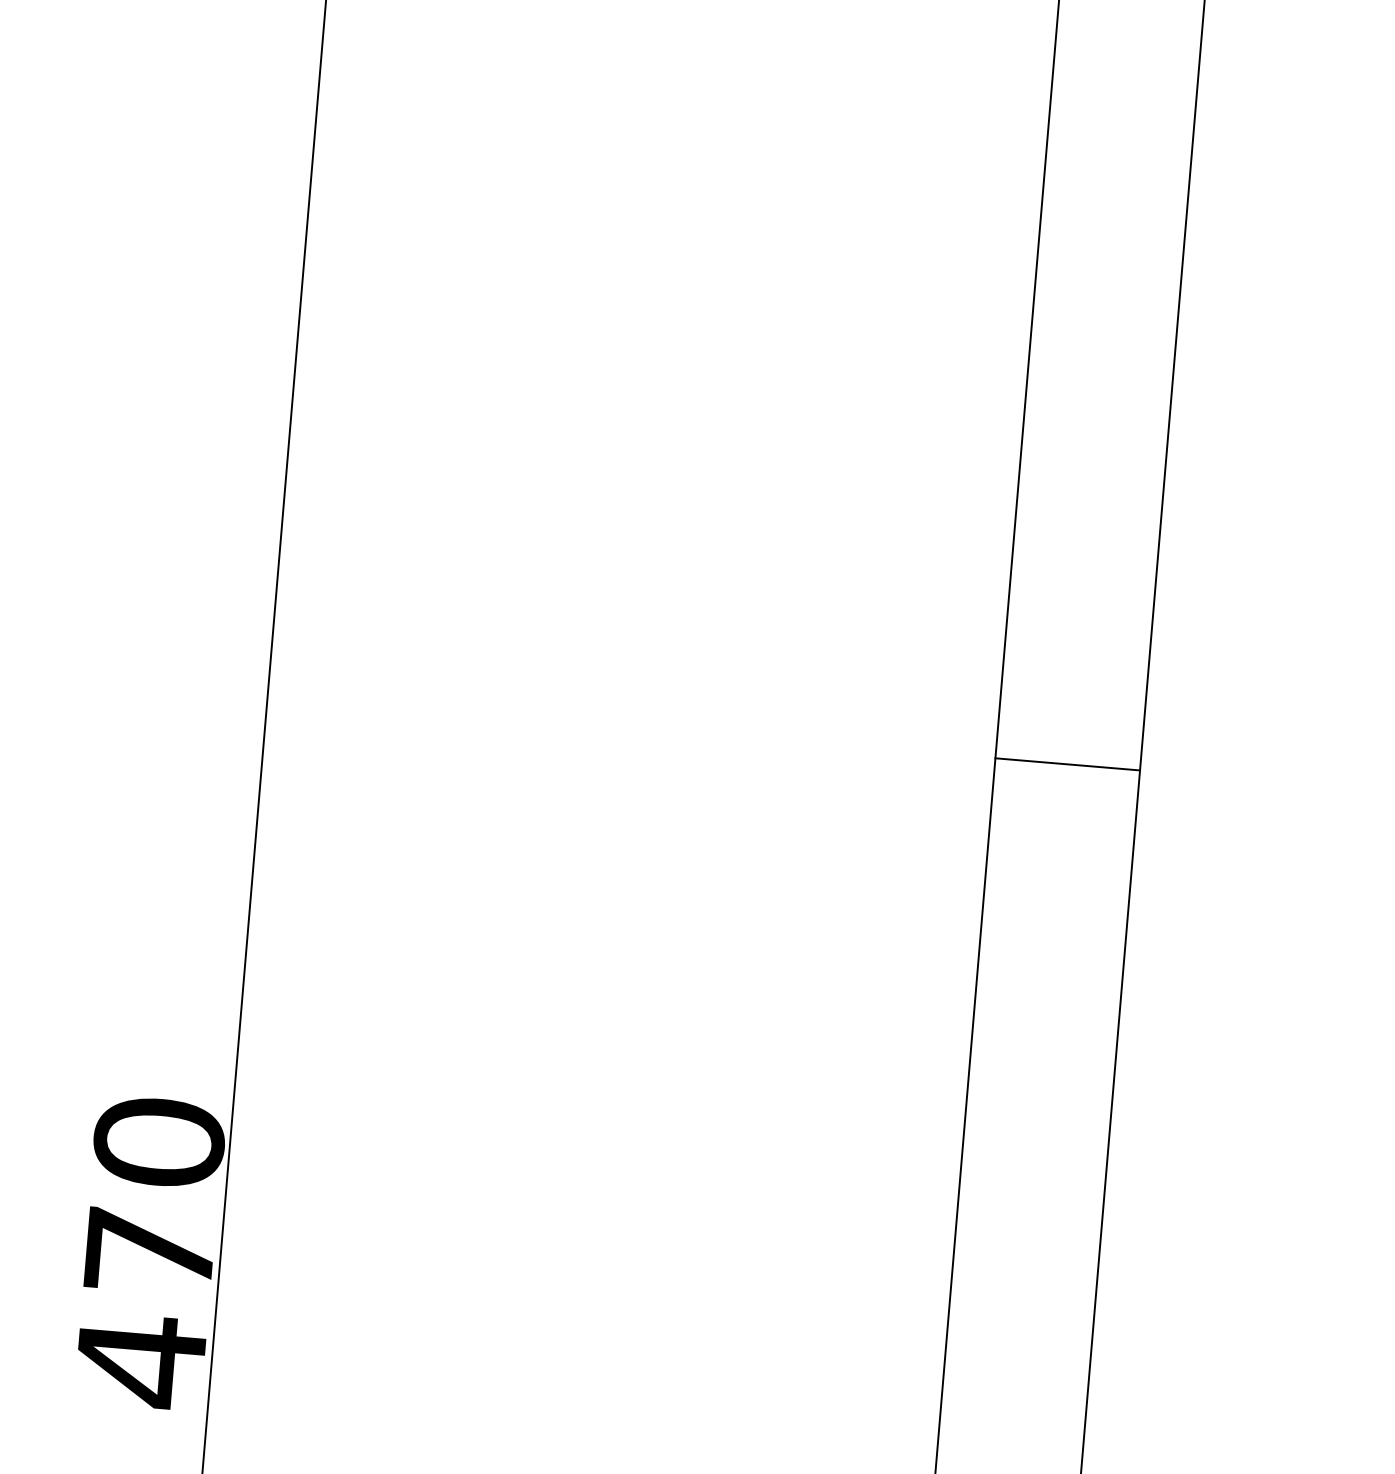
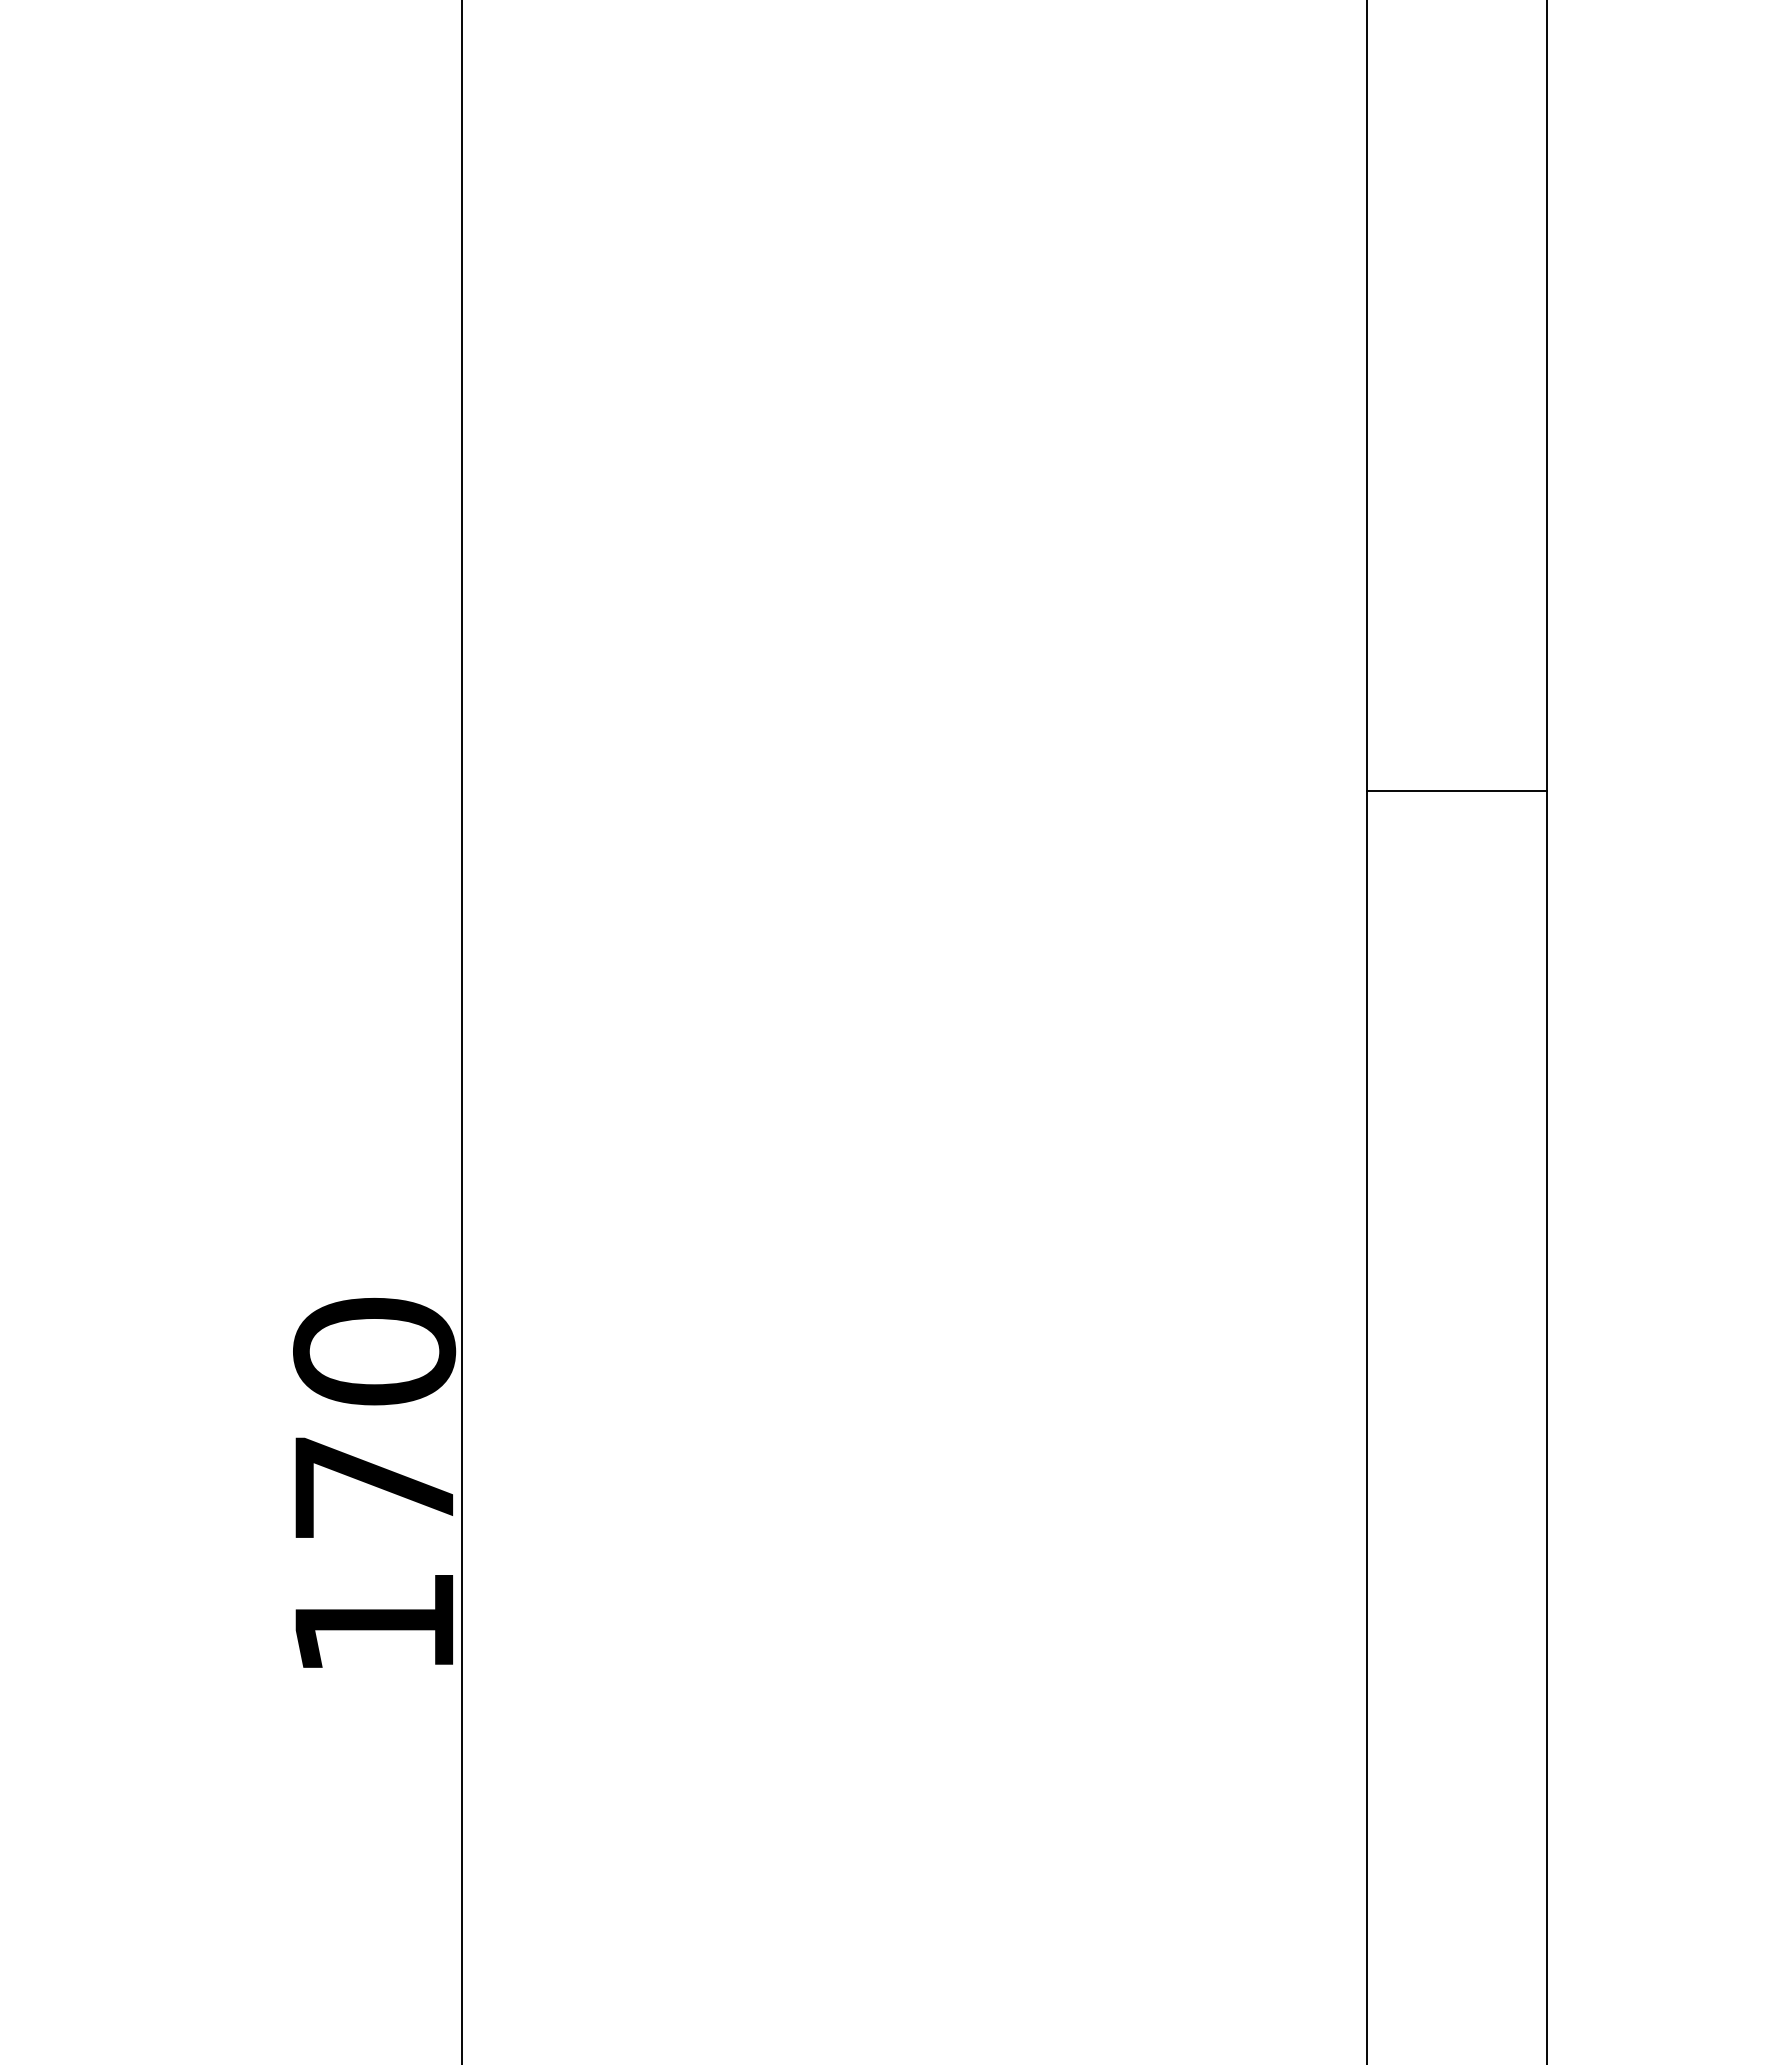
text: (140, 1360) -> (374, 1623), 470 -> 170

